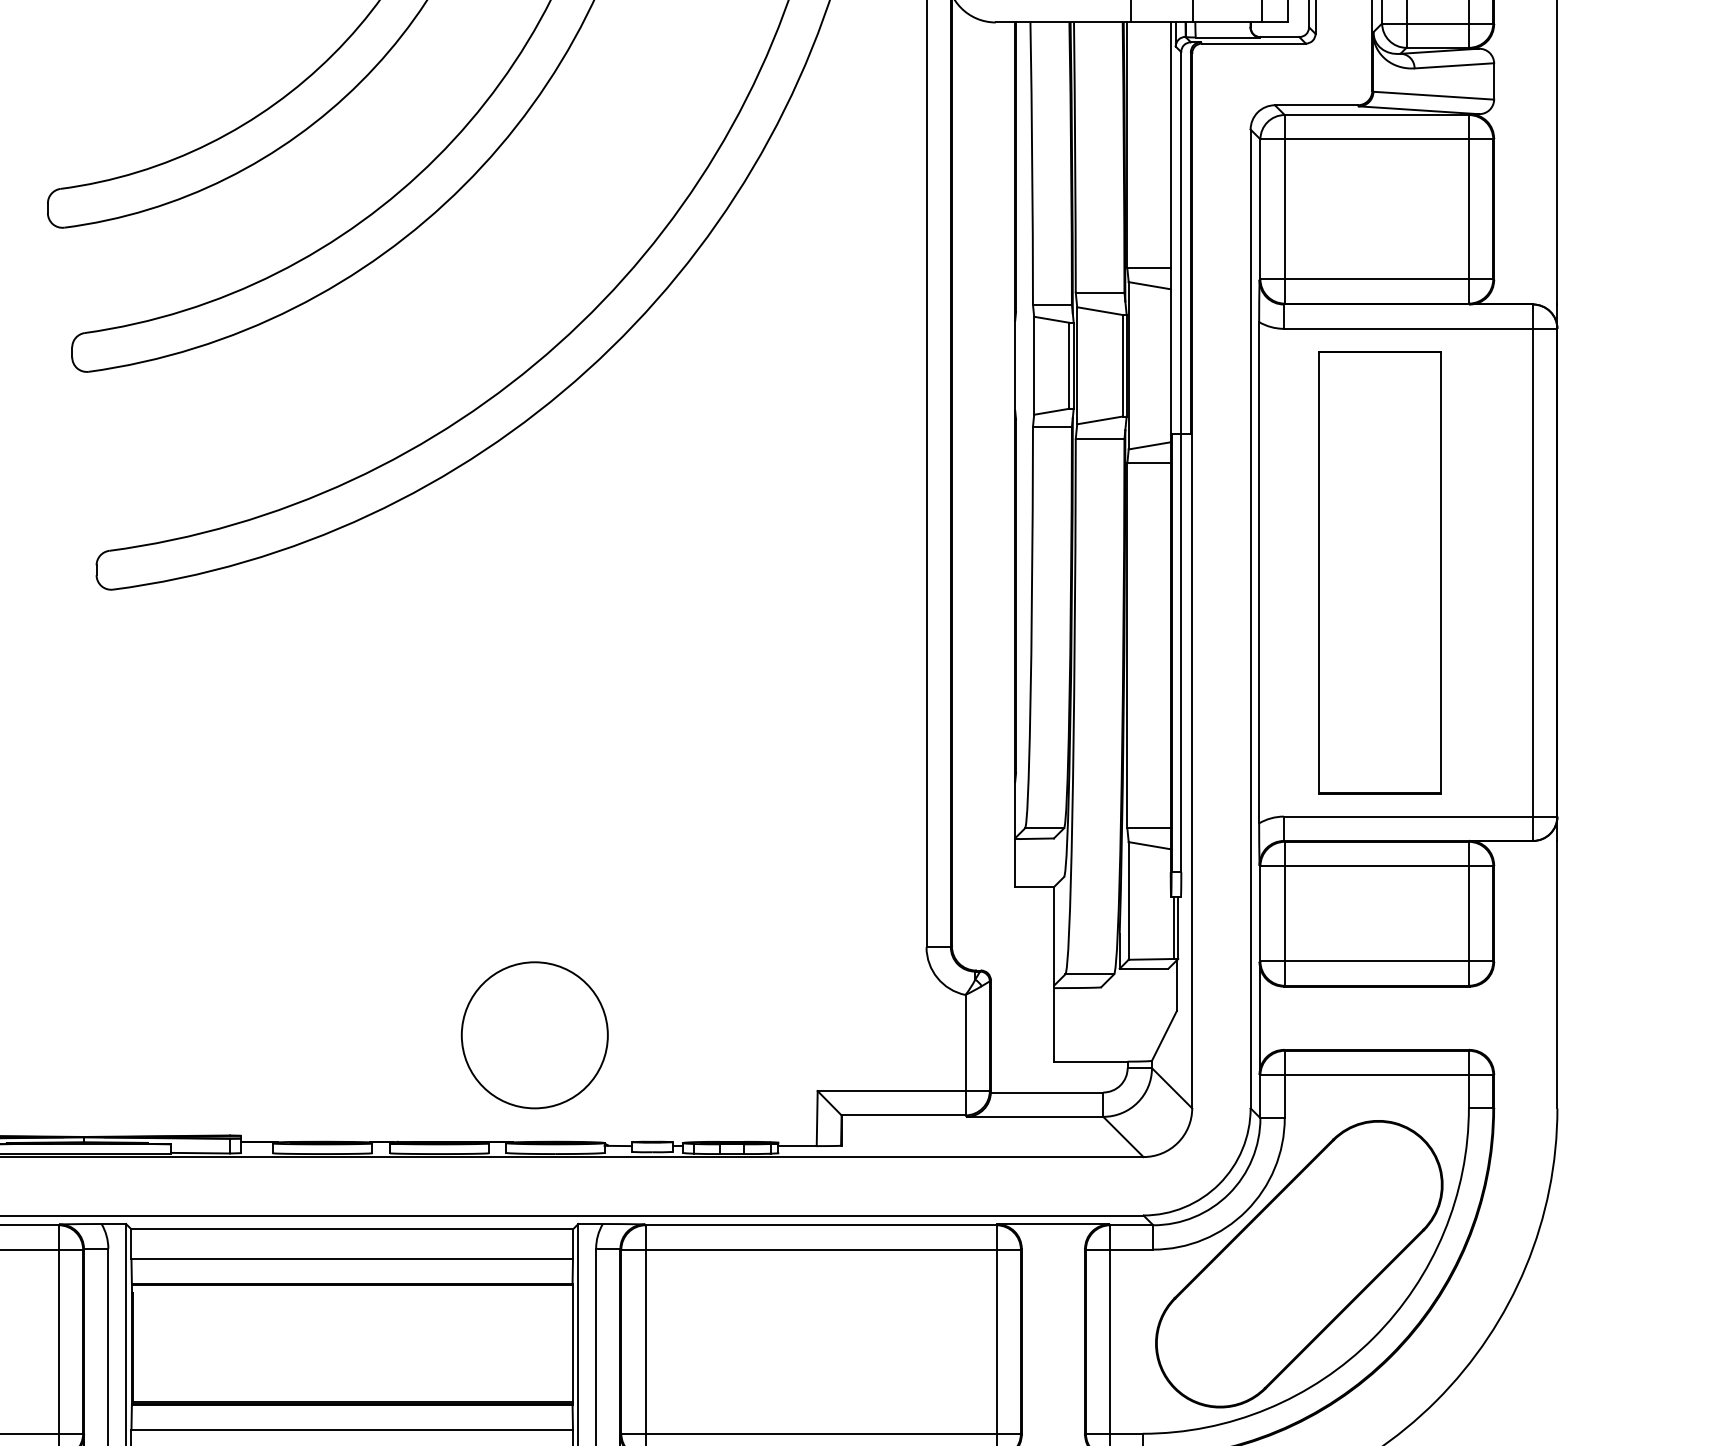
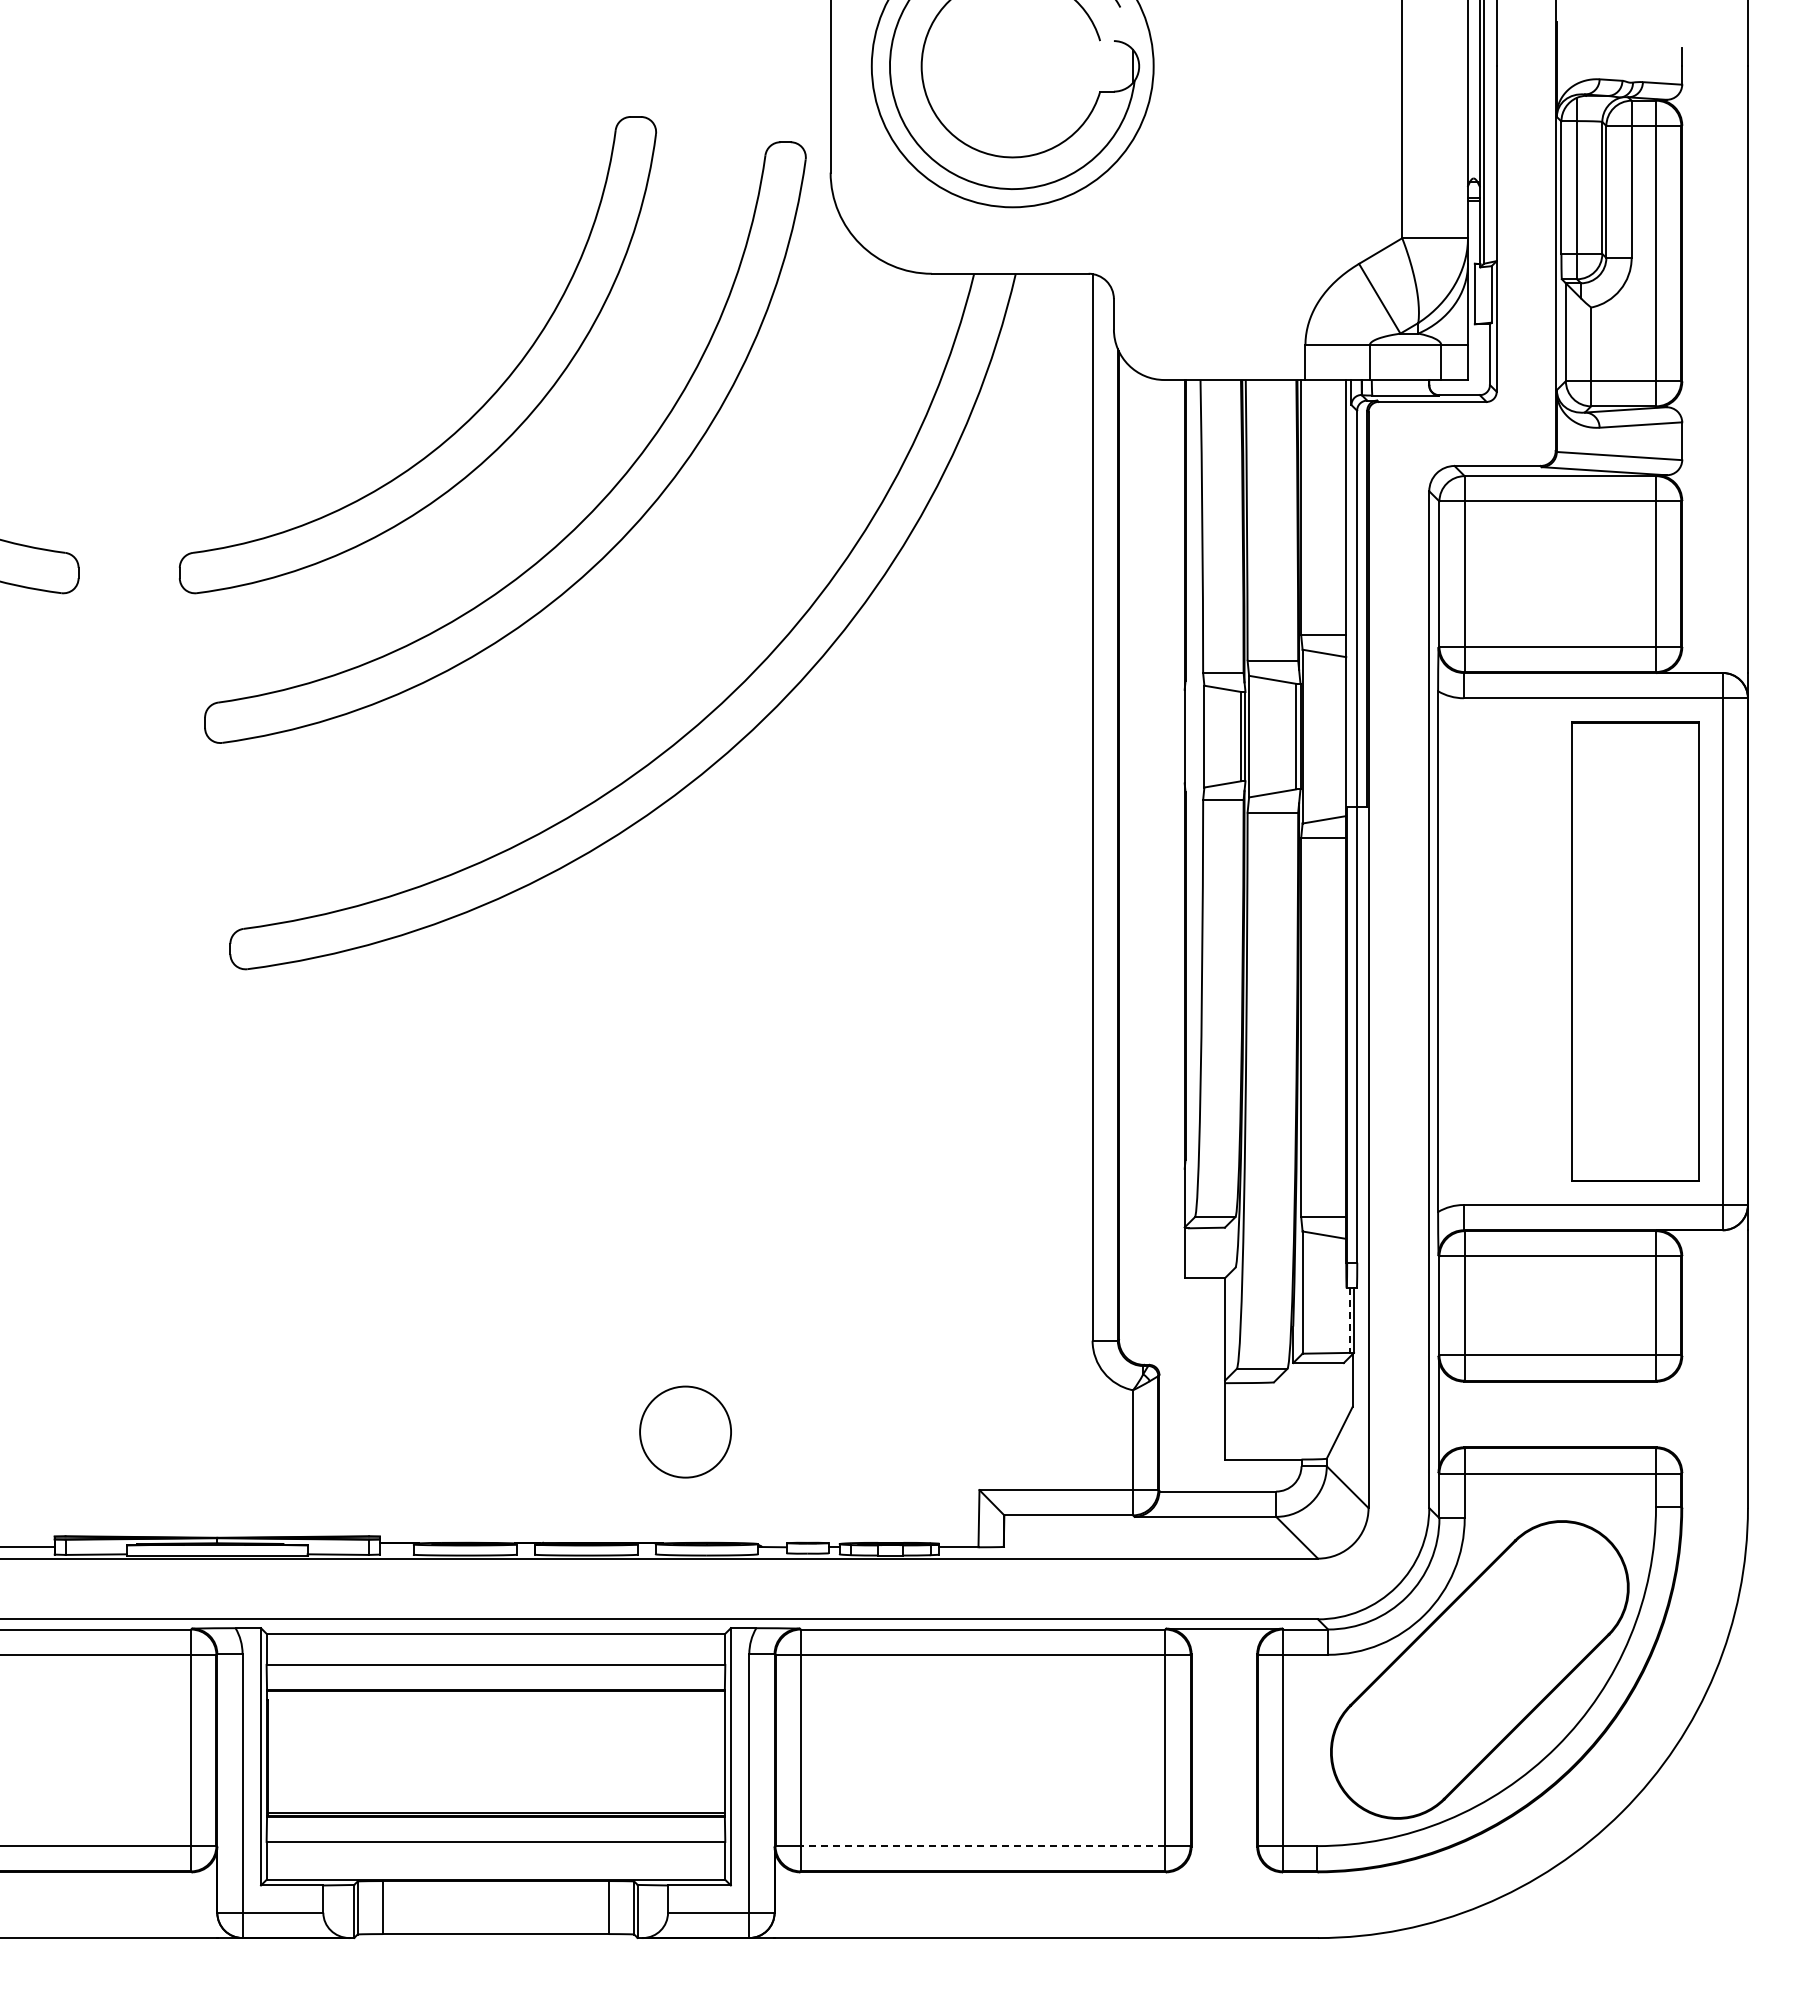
part: (1379, 572) -> (1635, 951), moved
line: (1173, 927) -> (1349, 1320), solid -> dashed
circle: (534, 1034) -> (685, 1431), size x0.6
line: (820, 1434) -> (982, 1846), solid -> dashed

